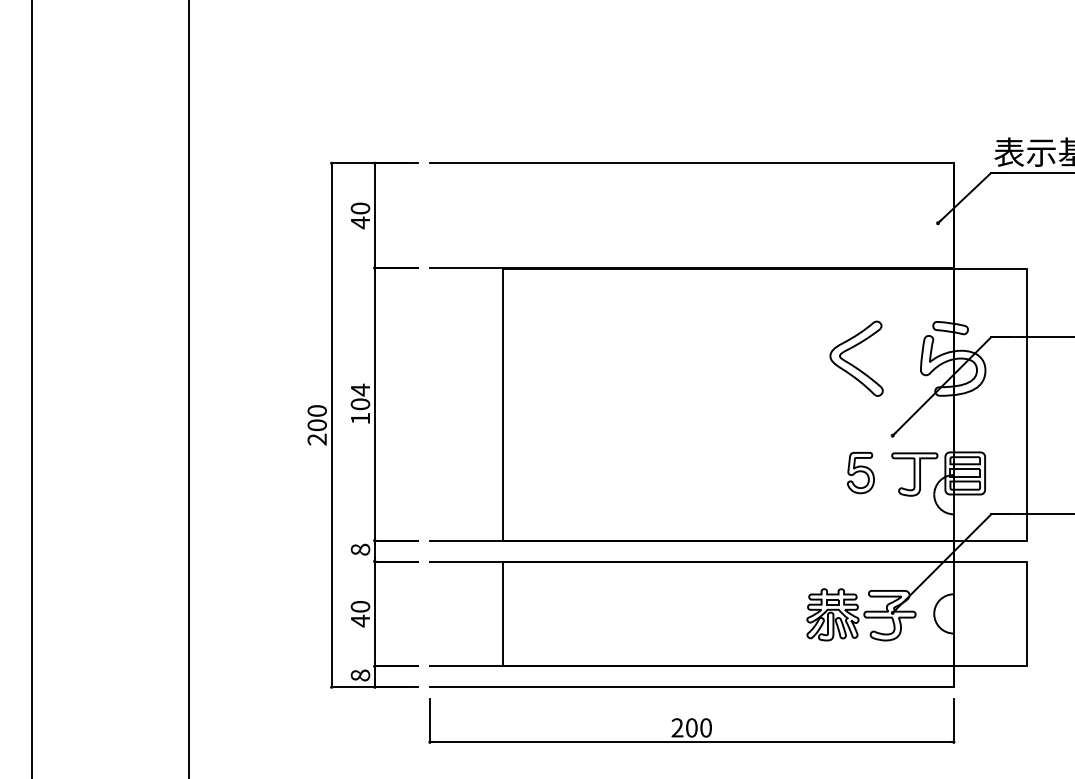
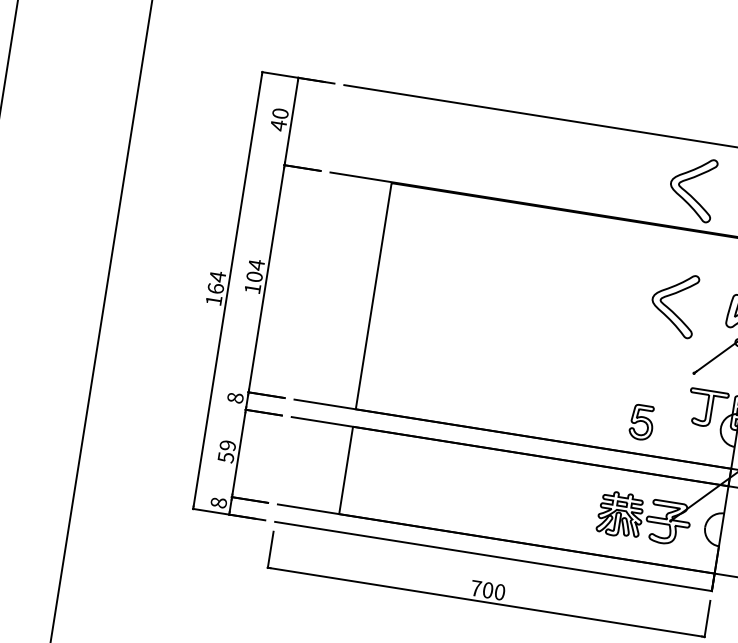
part: (851, 224) -> (687, 191), added
text: (316, 424) -> (215, 287), 200 -> 164
part: (860, 473) -> (641, 422), moved
text: (360, 614) -> (226, 452), 40 -> 59
text: (677, 727) -> (476, 588), 200 -> 700

